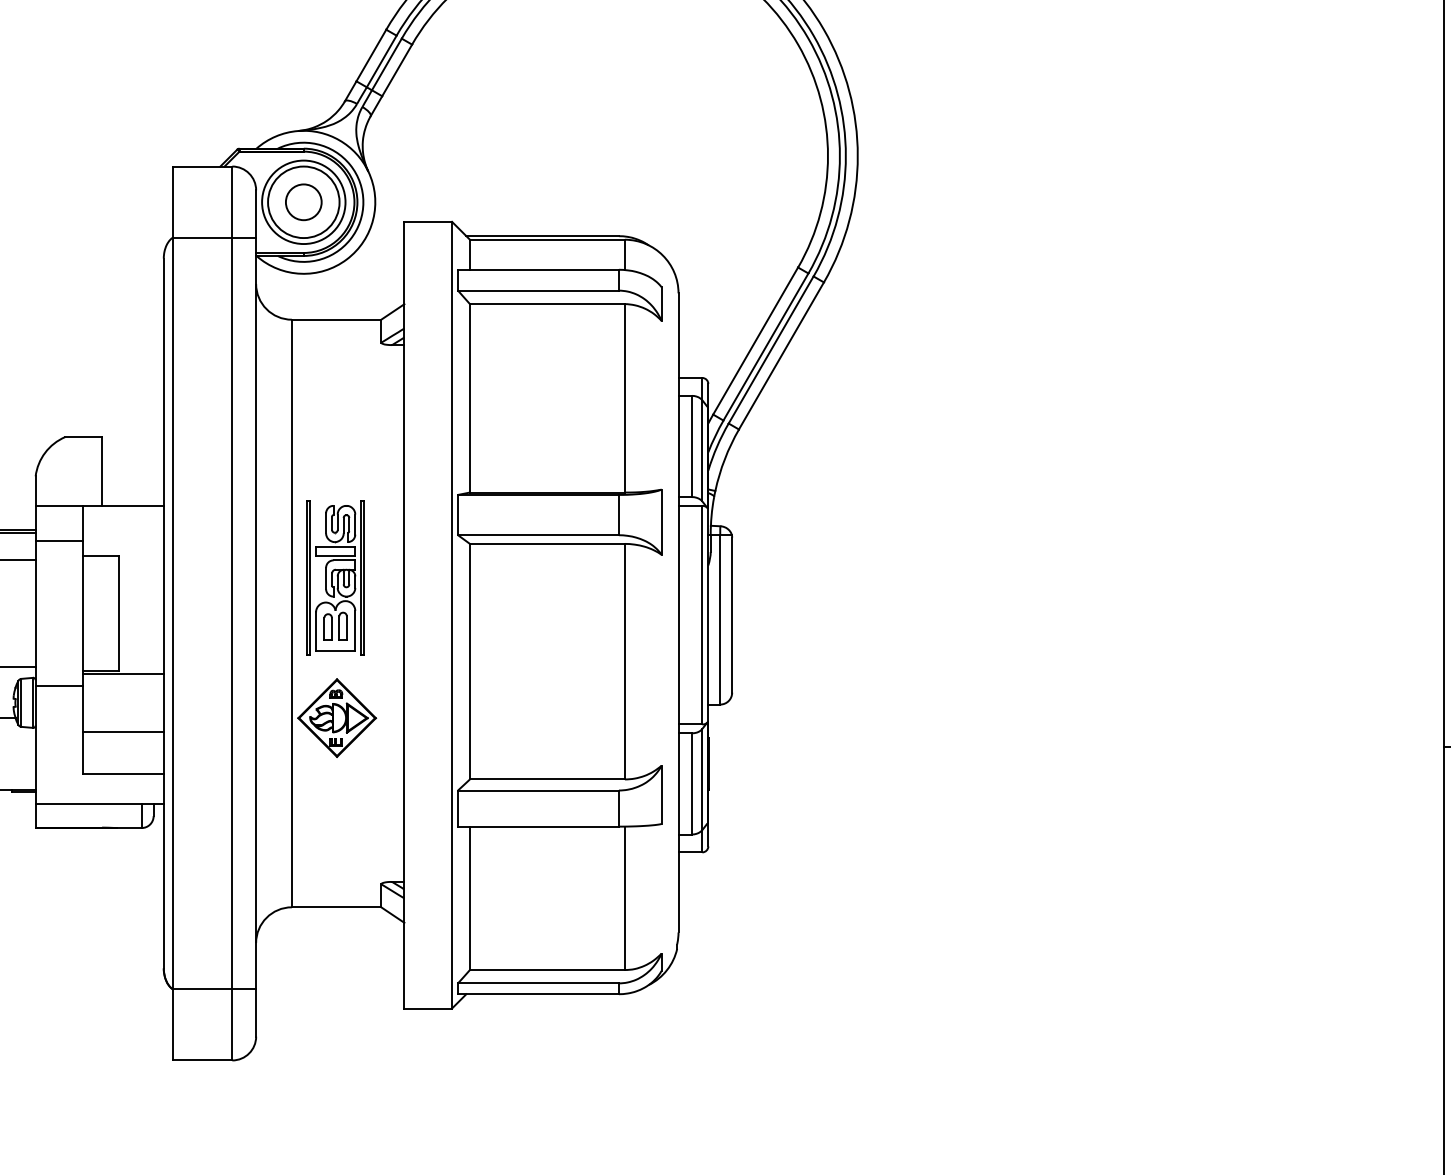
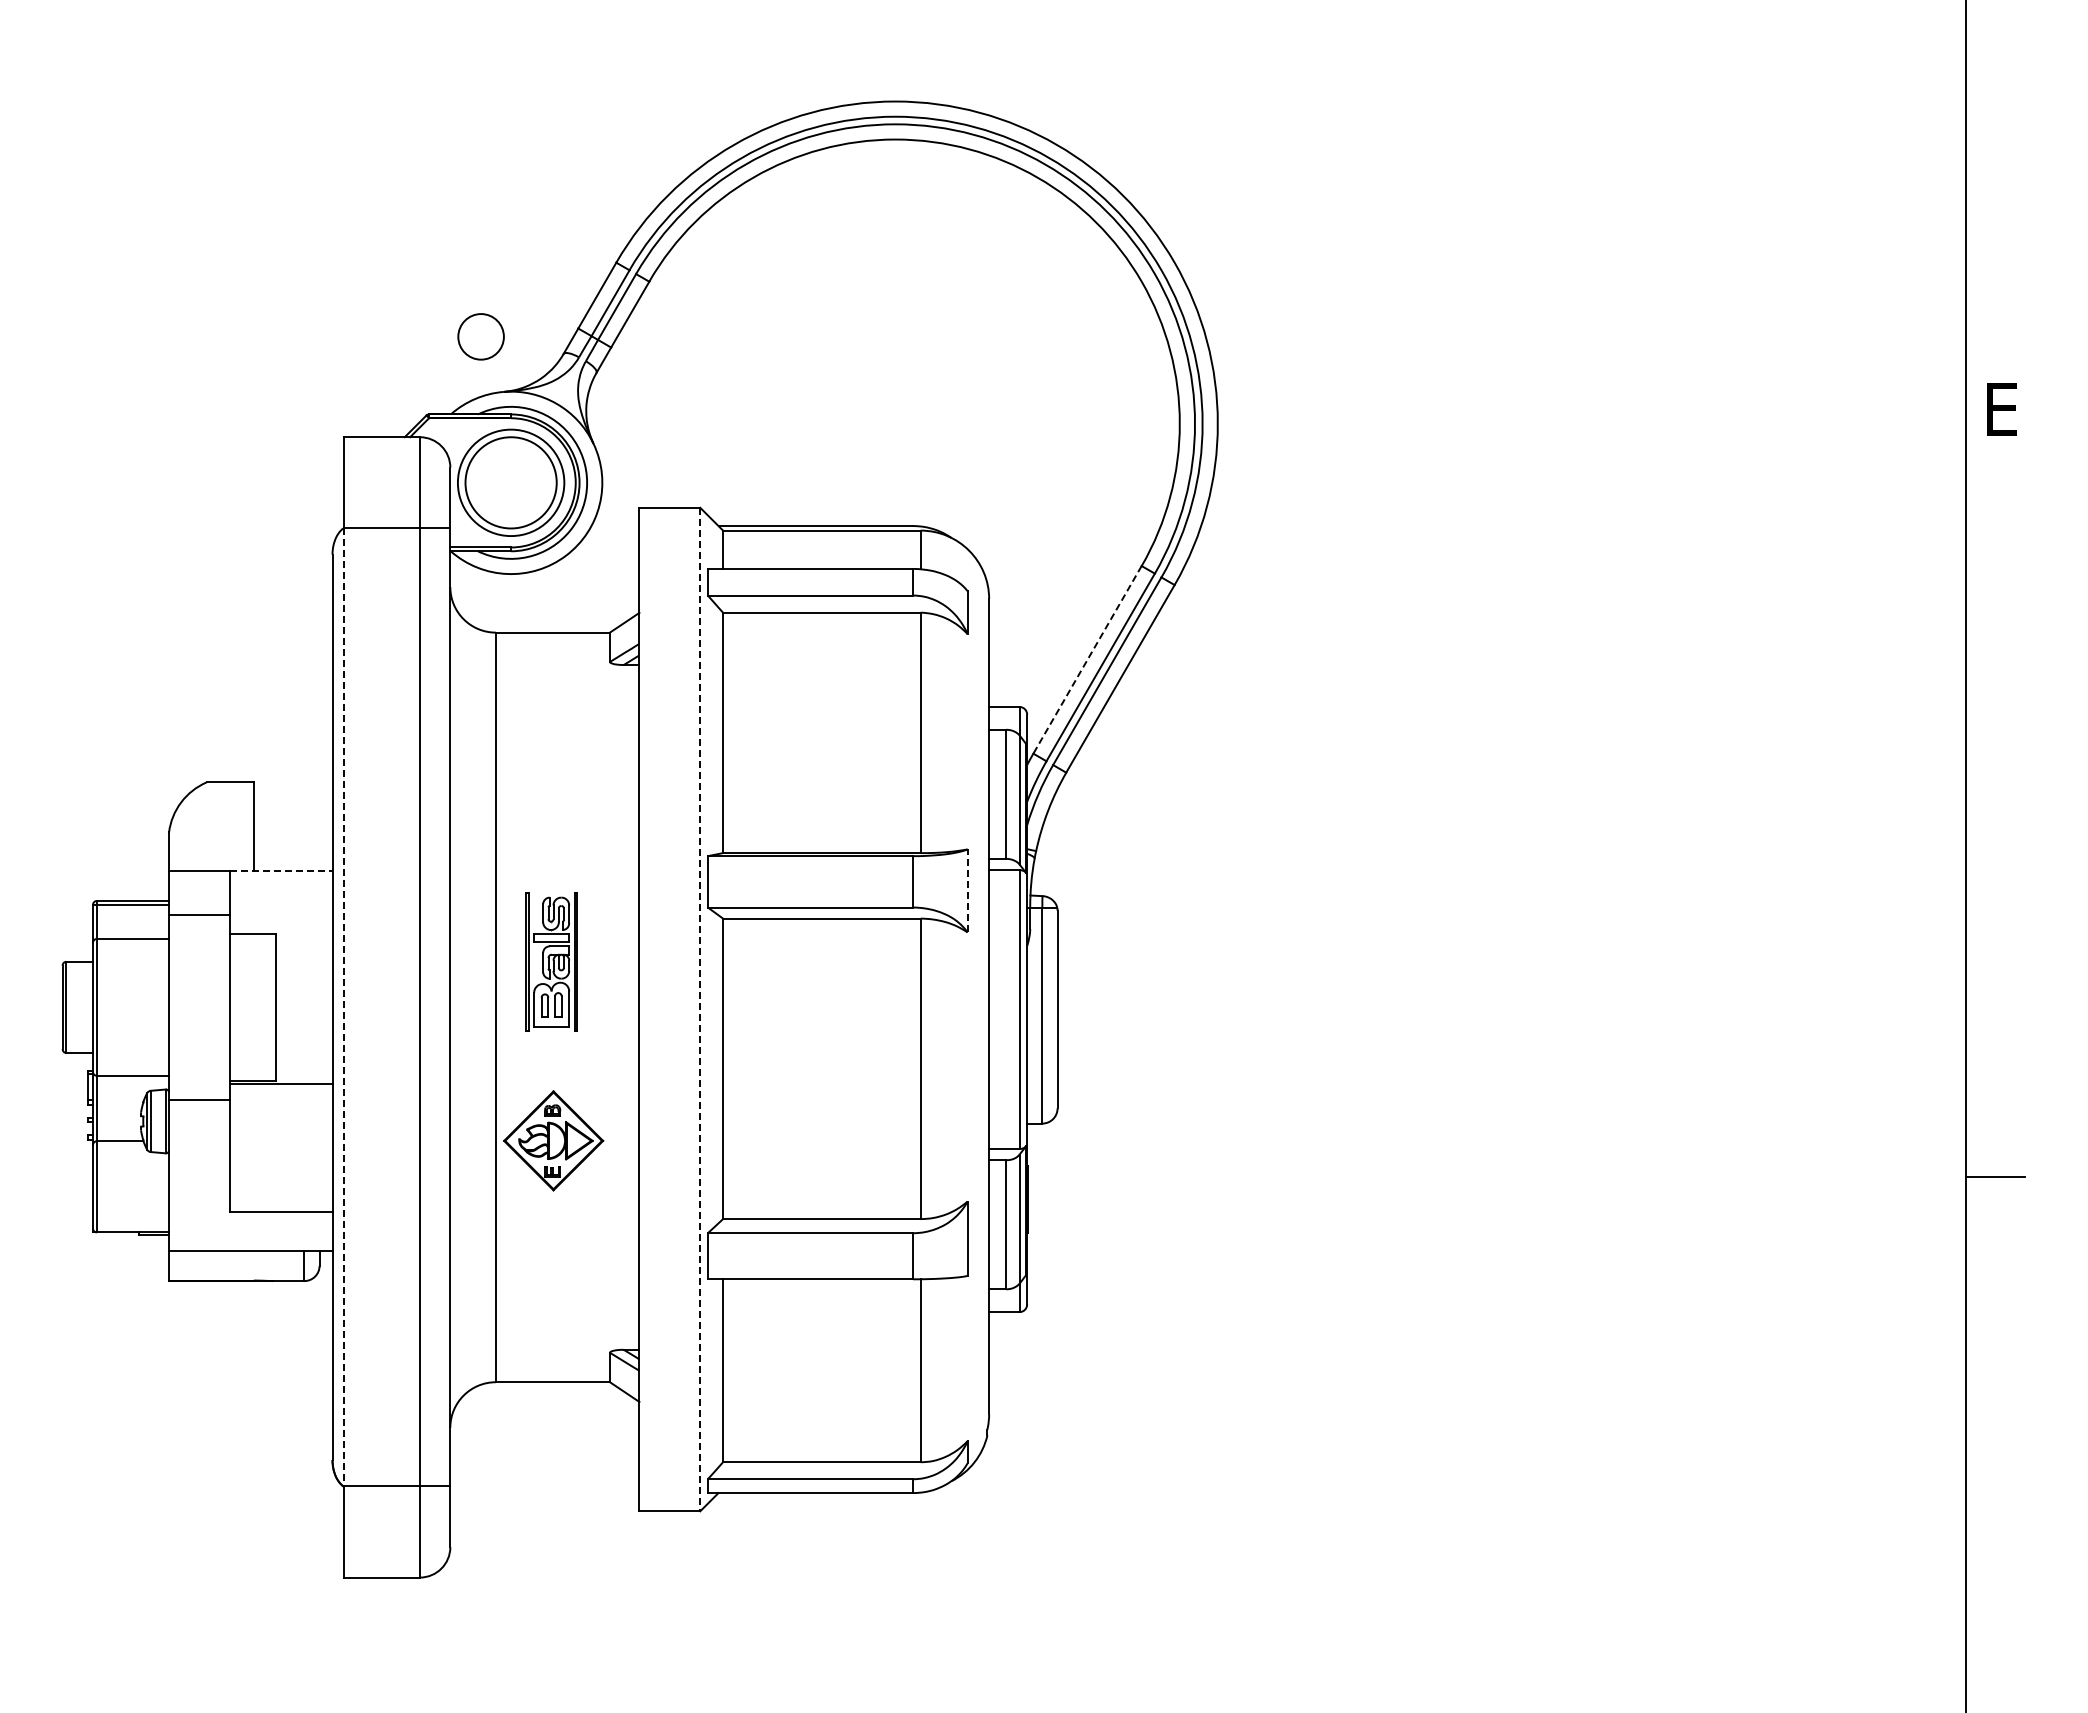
circle: (303, 202) -> (480, 336), moved
line: (755, 341) -> (1087, 660), solid -> dashed
line: (123, 506) -> (281, 870), solid -> dashed
line: (661, 521) -> (967, 890), solid -> dashed
part: (335, 577) -> (551, 961), size x0.7
line: (172, 613) -> (343, 1007), solid -> dashed
line: (452, 615) -> (700, 1009), solid -> dashed
line: (123, 731) -> (280, 1158), removed

